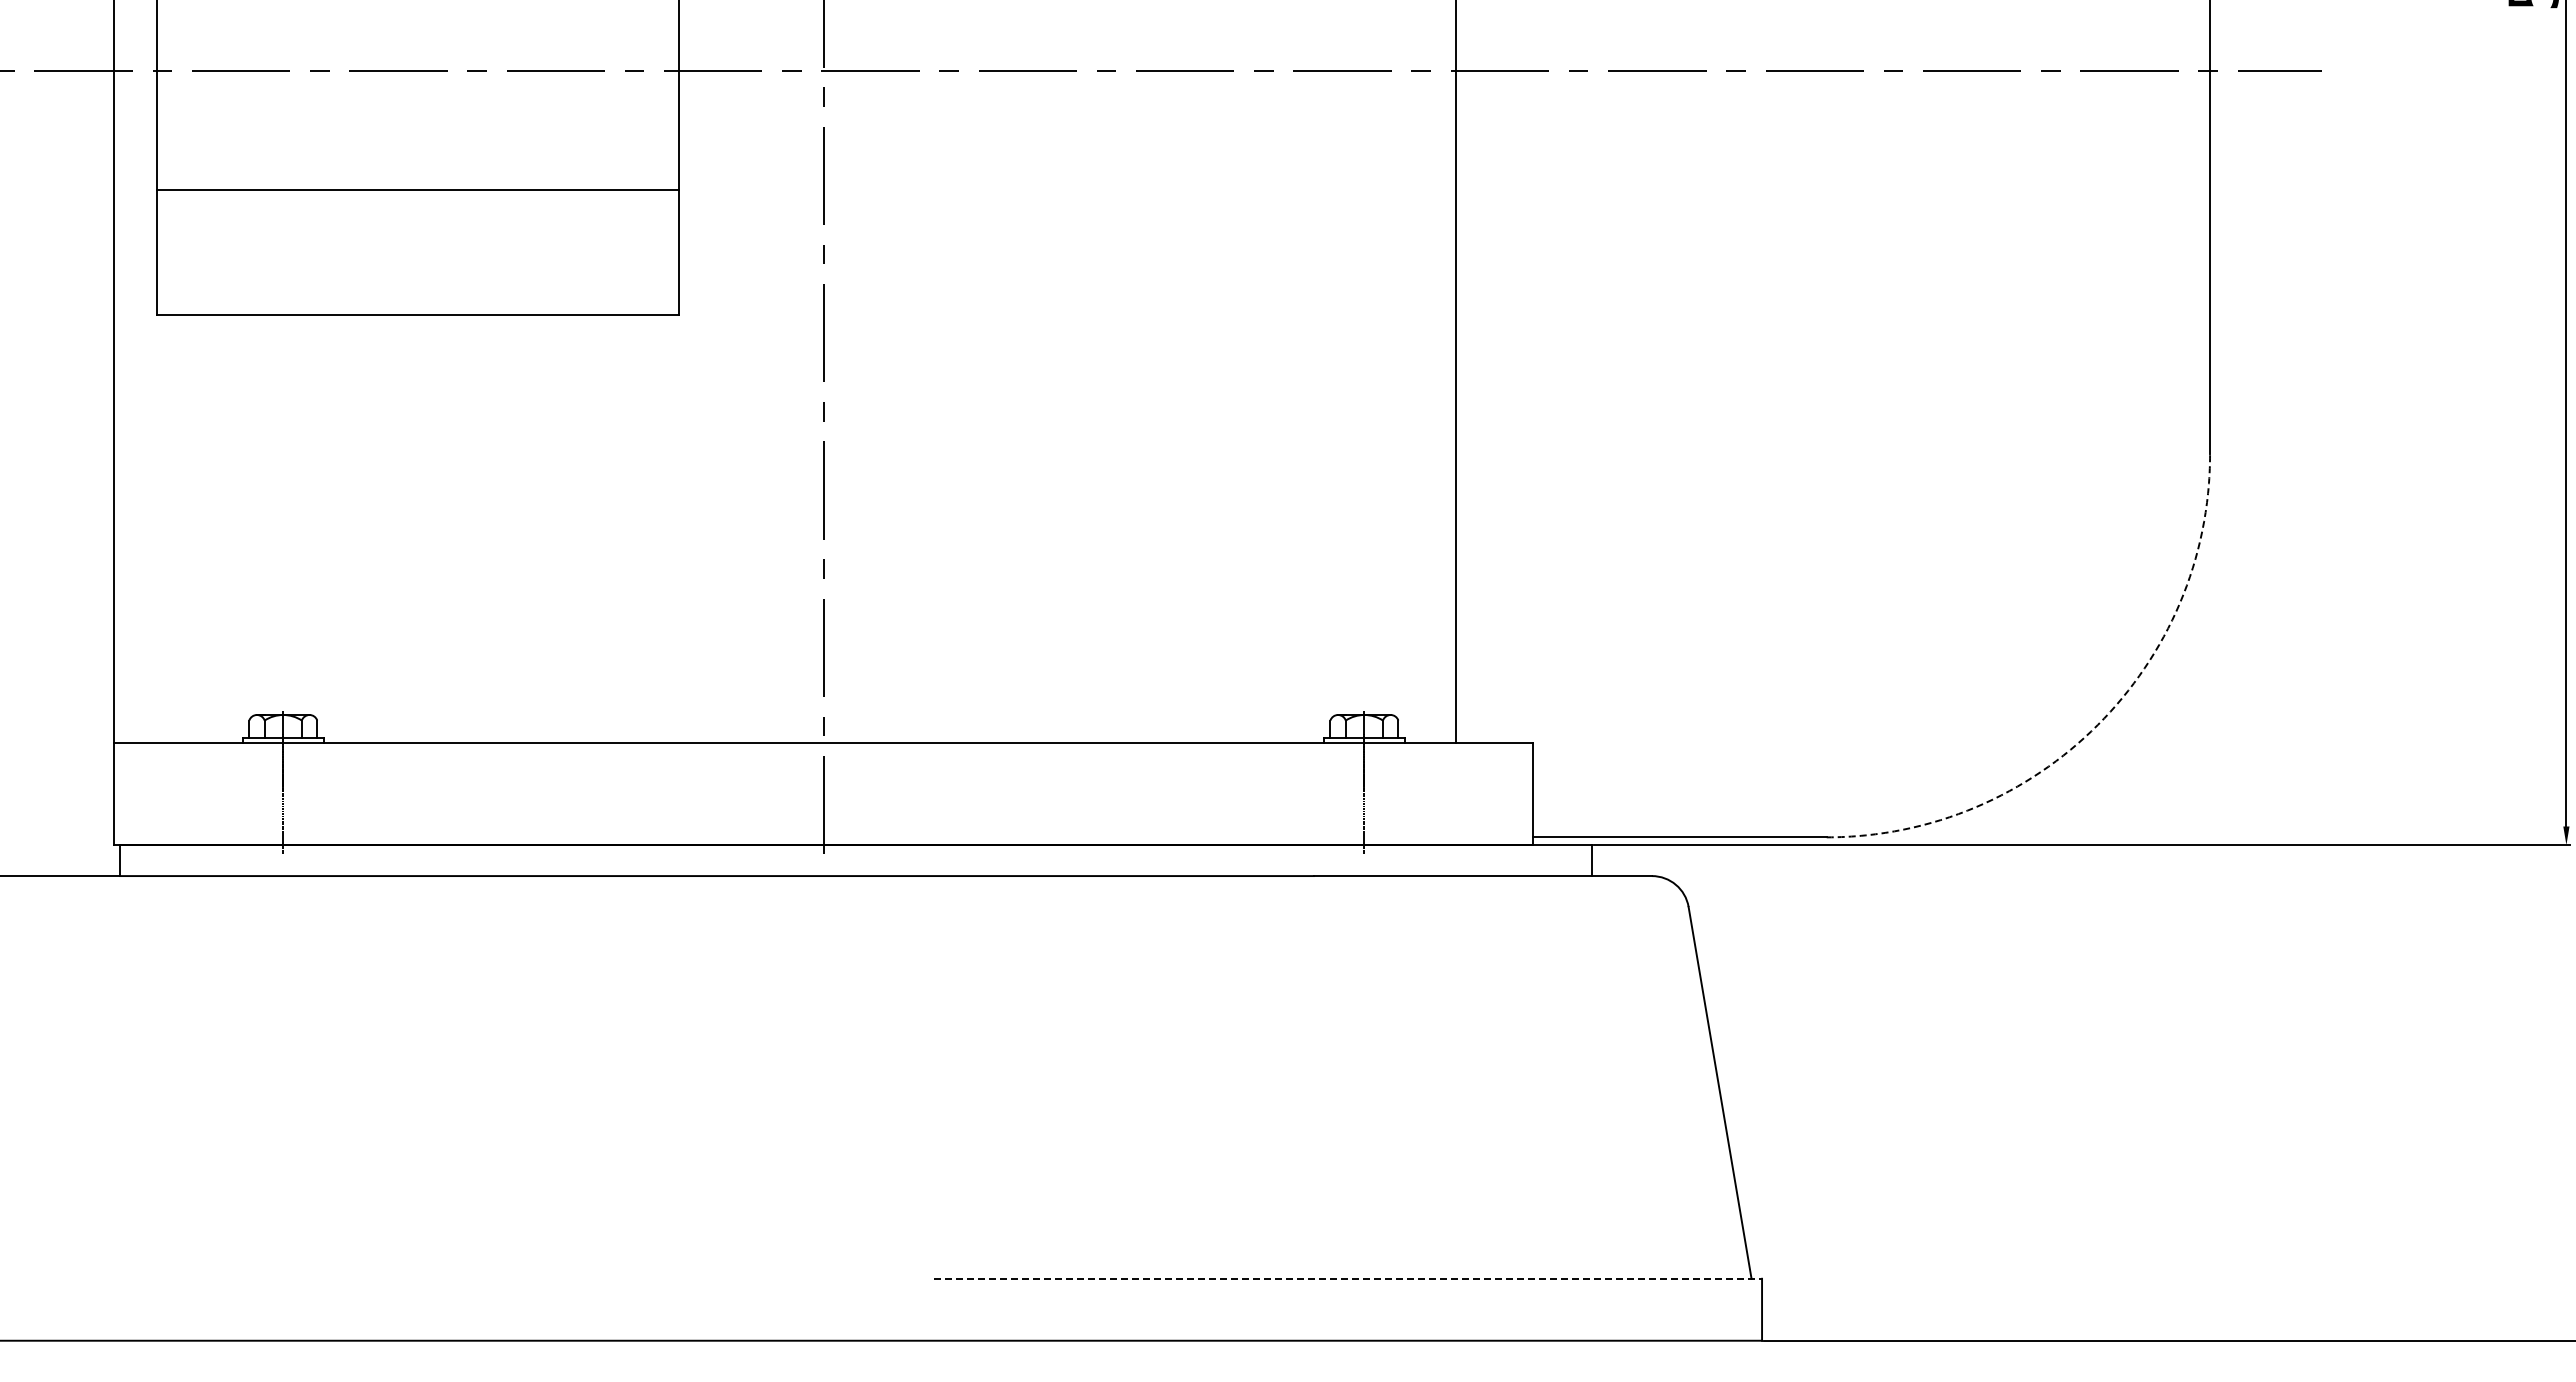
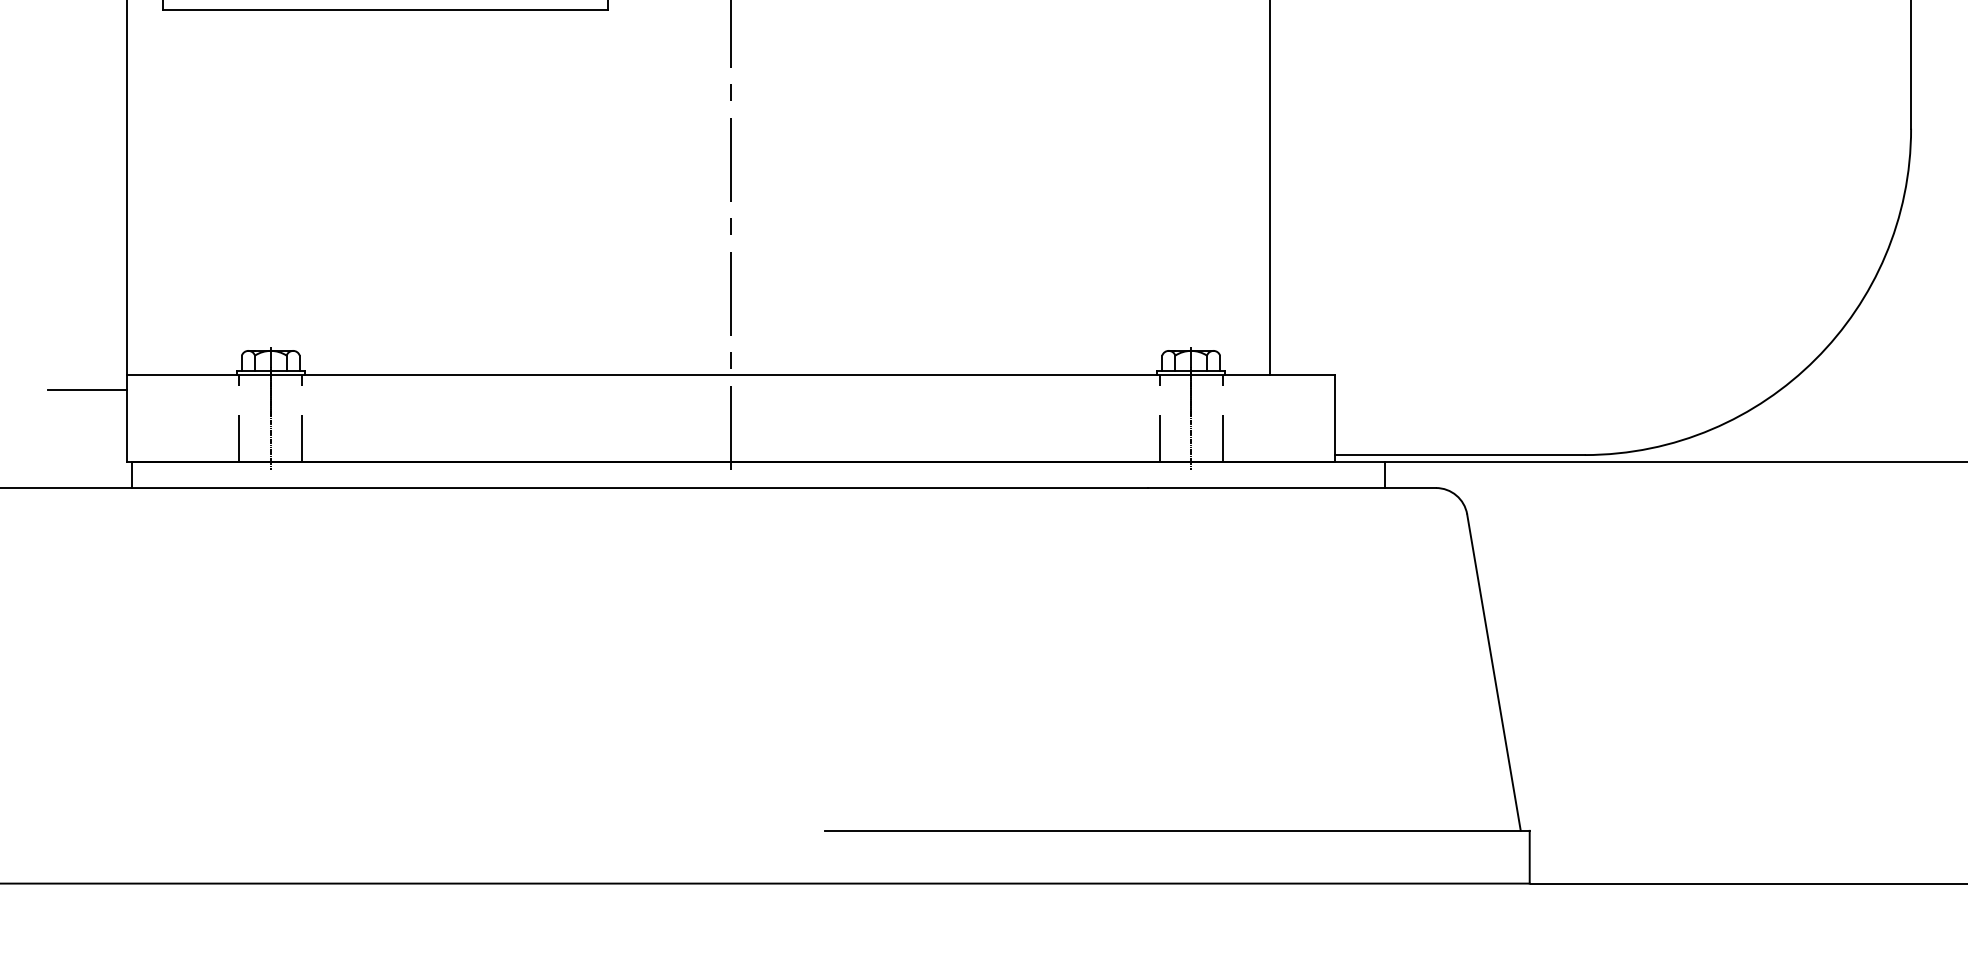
arc: (2097, 725) -> (1815, 359), dashed -> solid
line: (67, 760) -> (87, 389), added
line: (246, 793) -> (239, 417), added
line: (320, 793) -> (302, 417), added
line: (1327, 793) -> (1159, 417), added
line: (1401, 793) -> (1222, 417), added
line: (1348, 1278) -> (1177, 830), dashed -> solid

